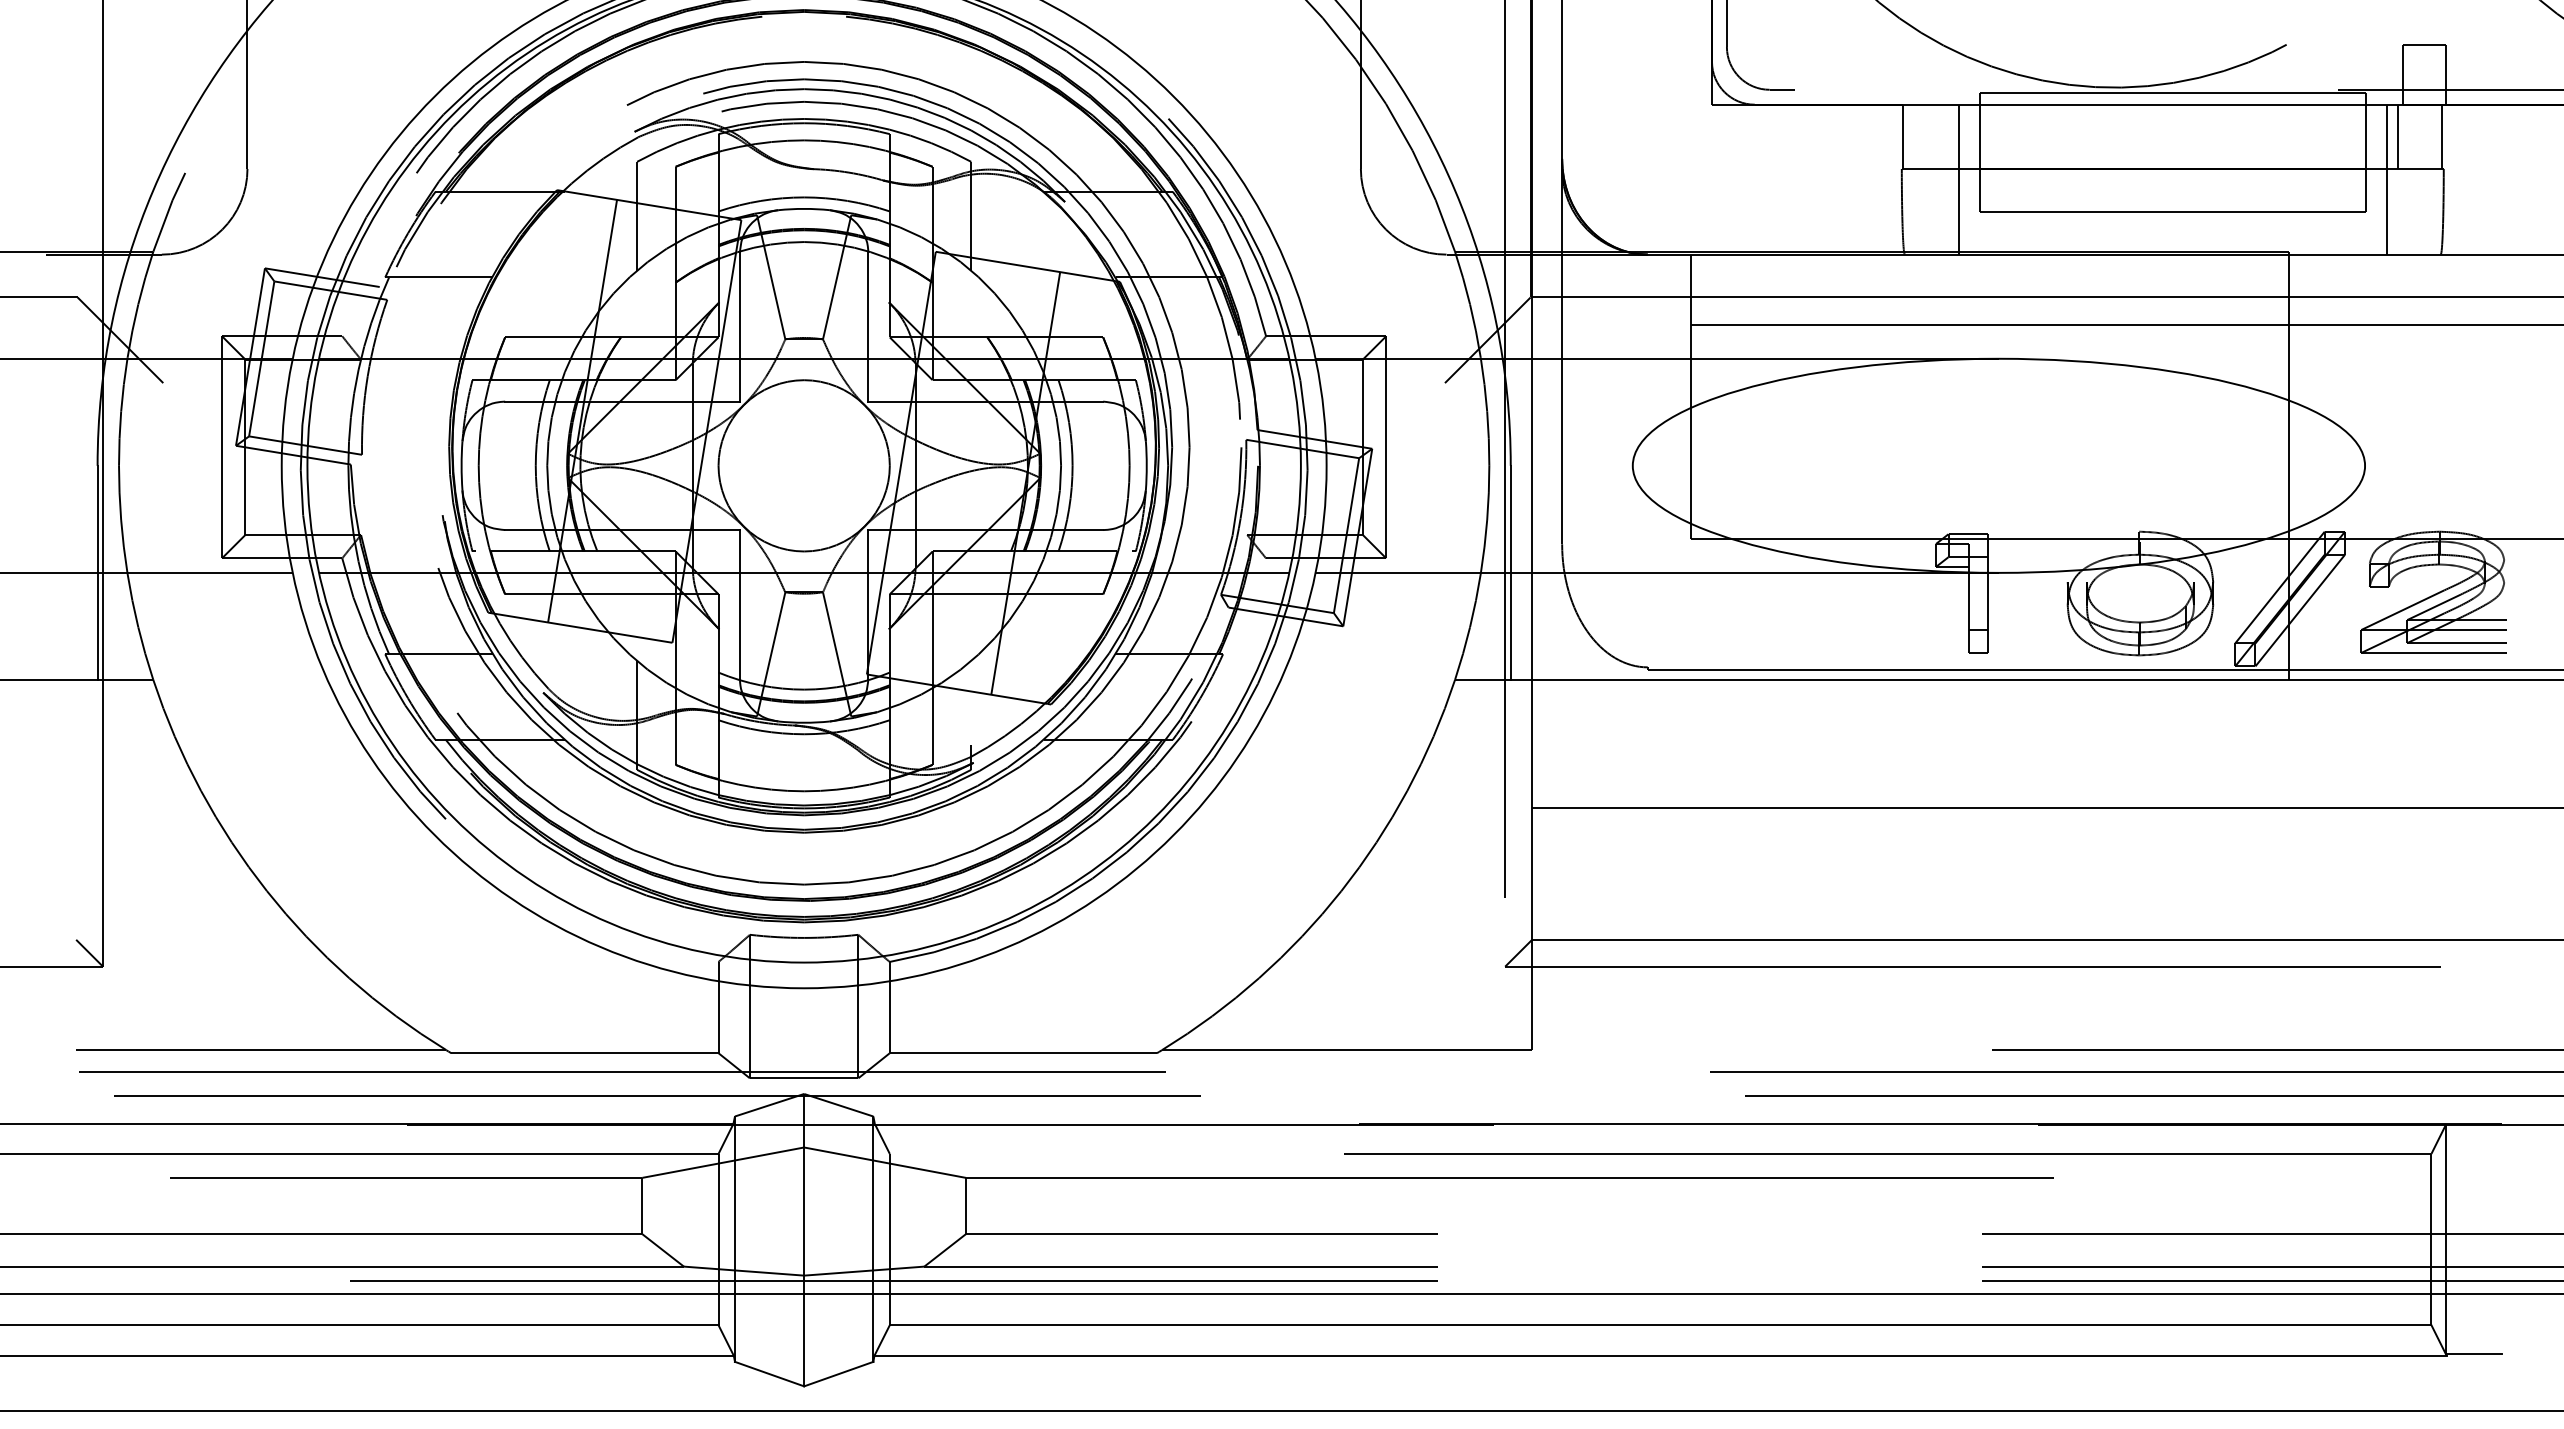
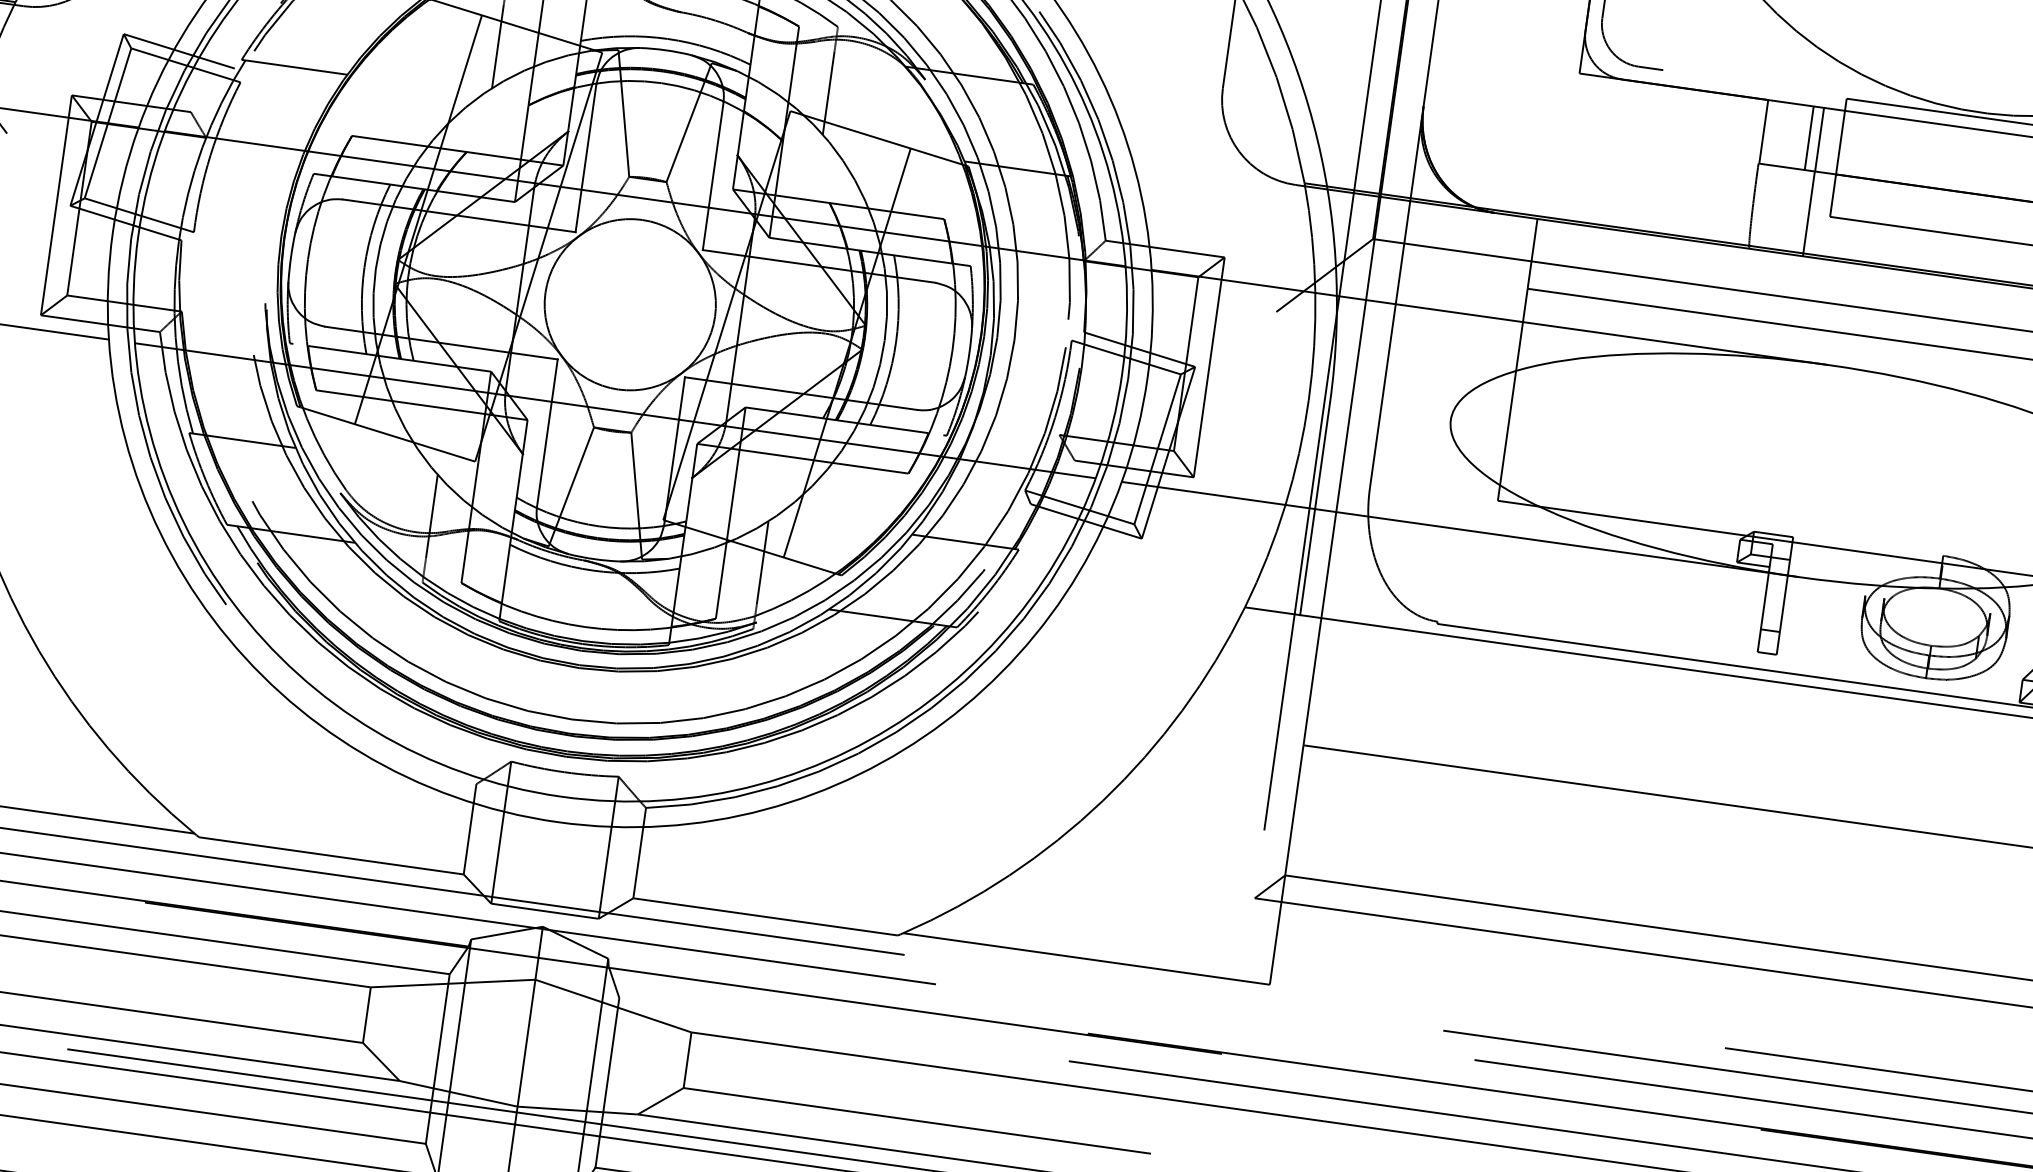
line: (1948, 136) -> (1809, 137), added
line: (971, 703) -> (762, 563), added

